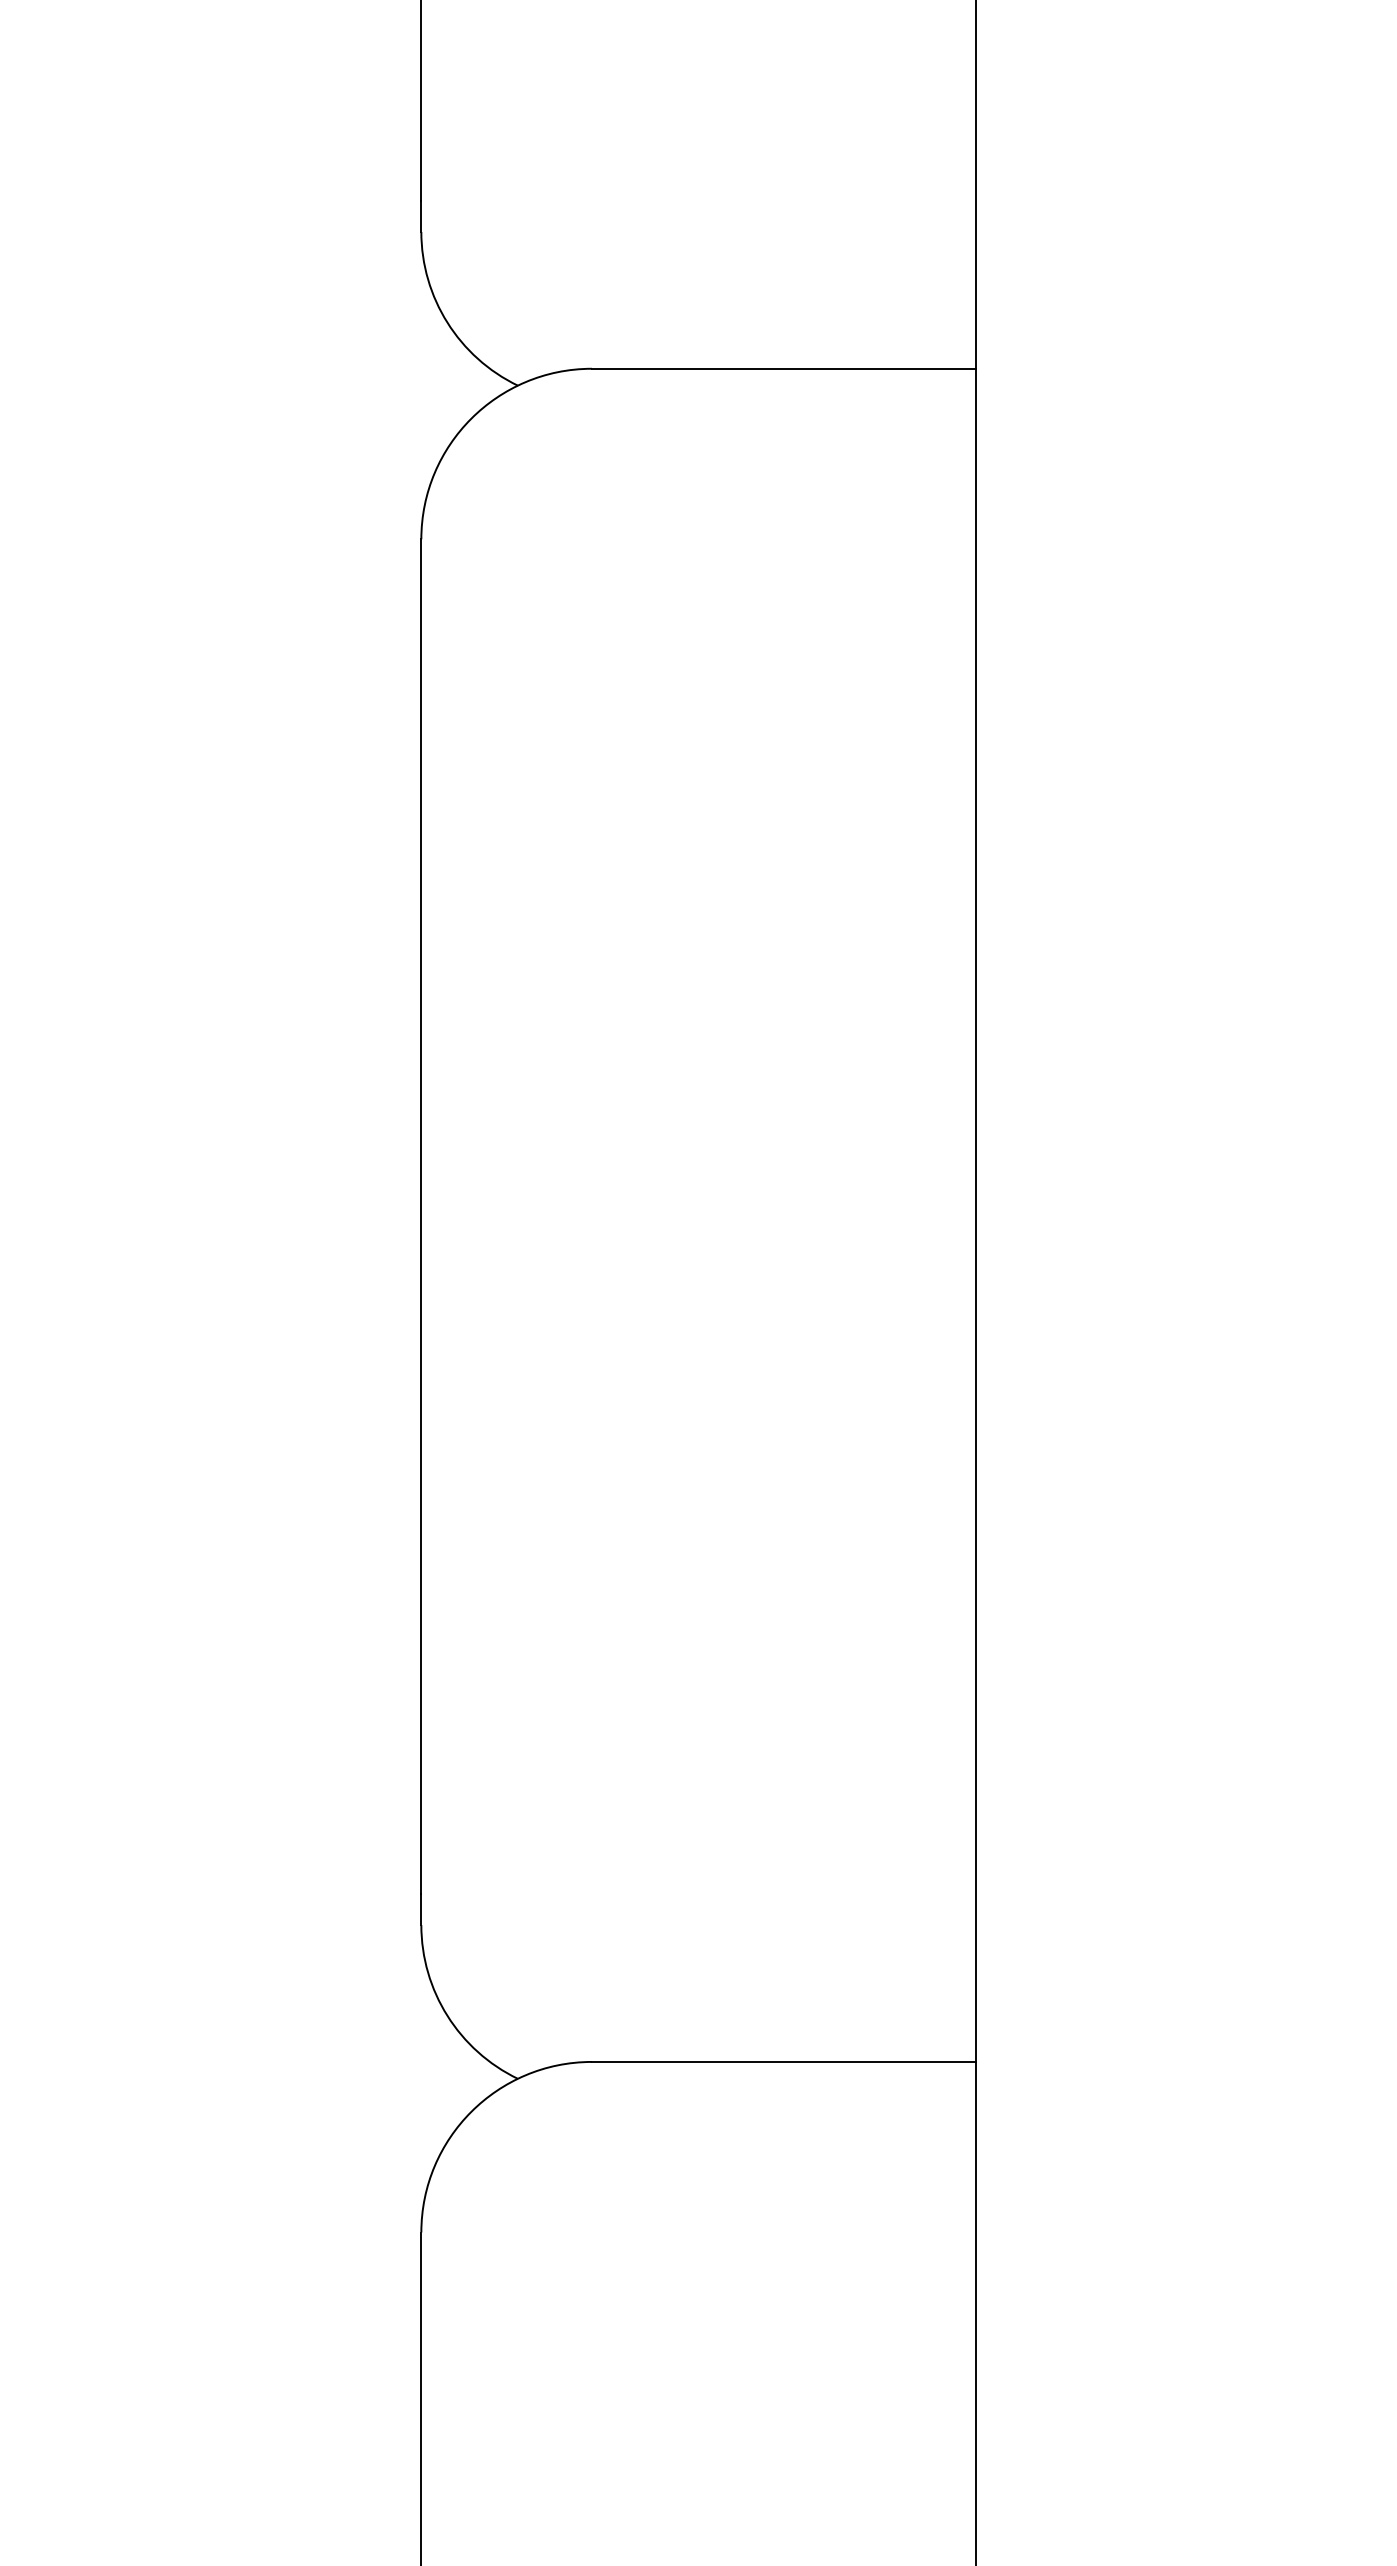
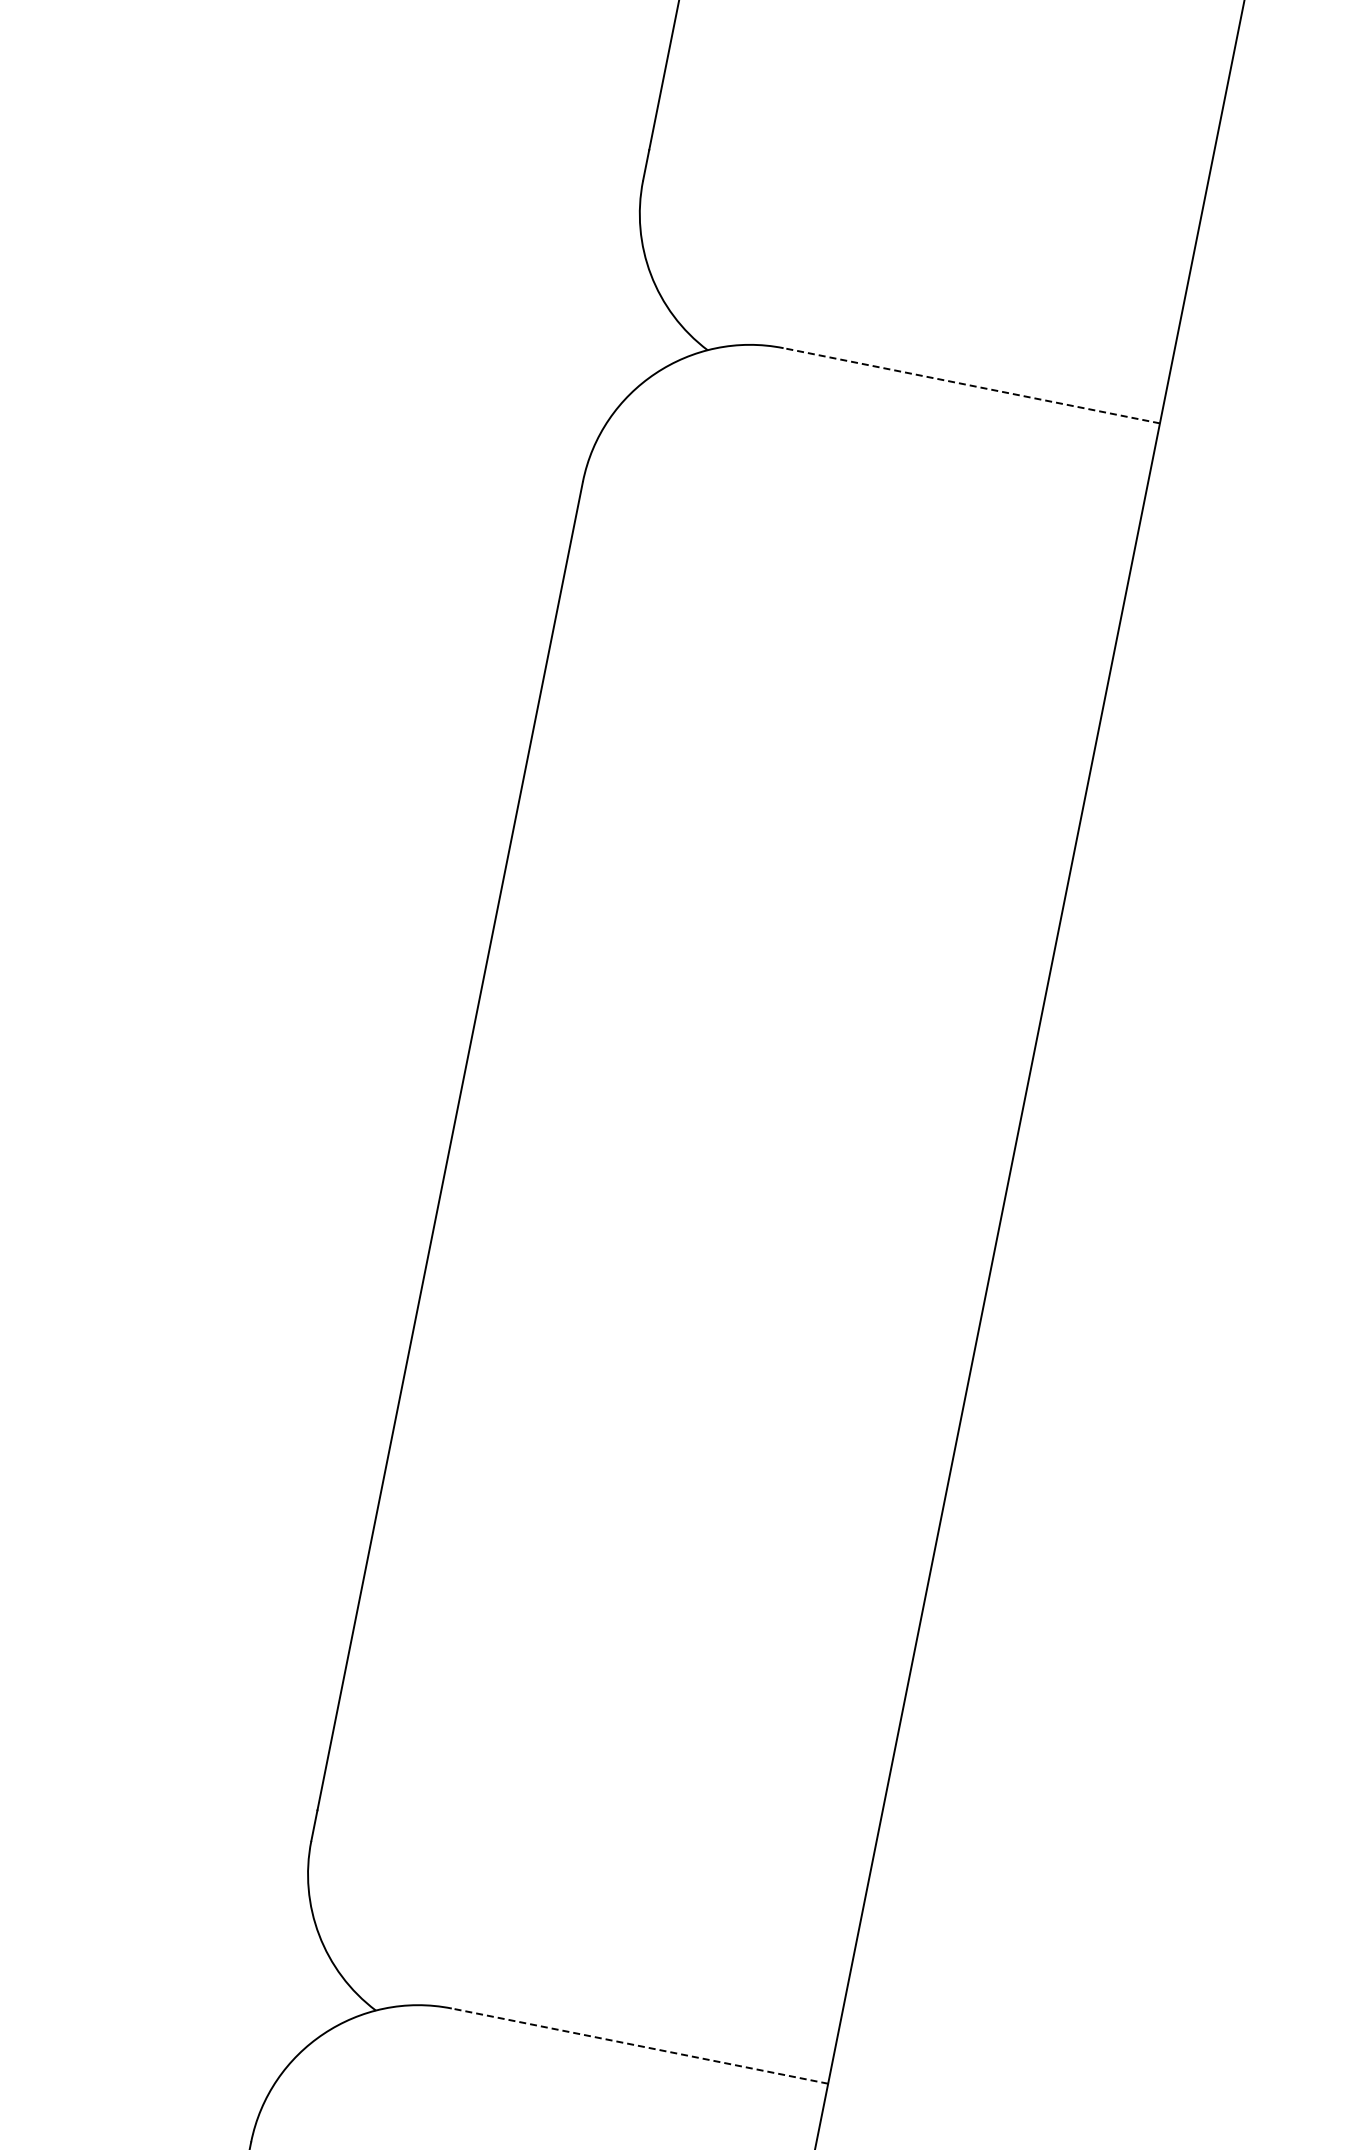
line: (783, 368) -> (971, 385), solid -> dashed
line: (783, 2061) -> (639, 2045), solid -> dashed

